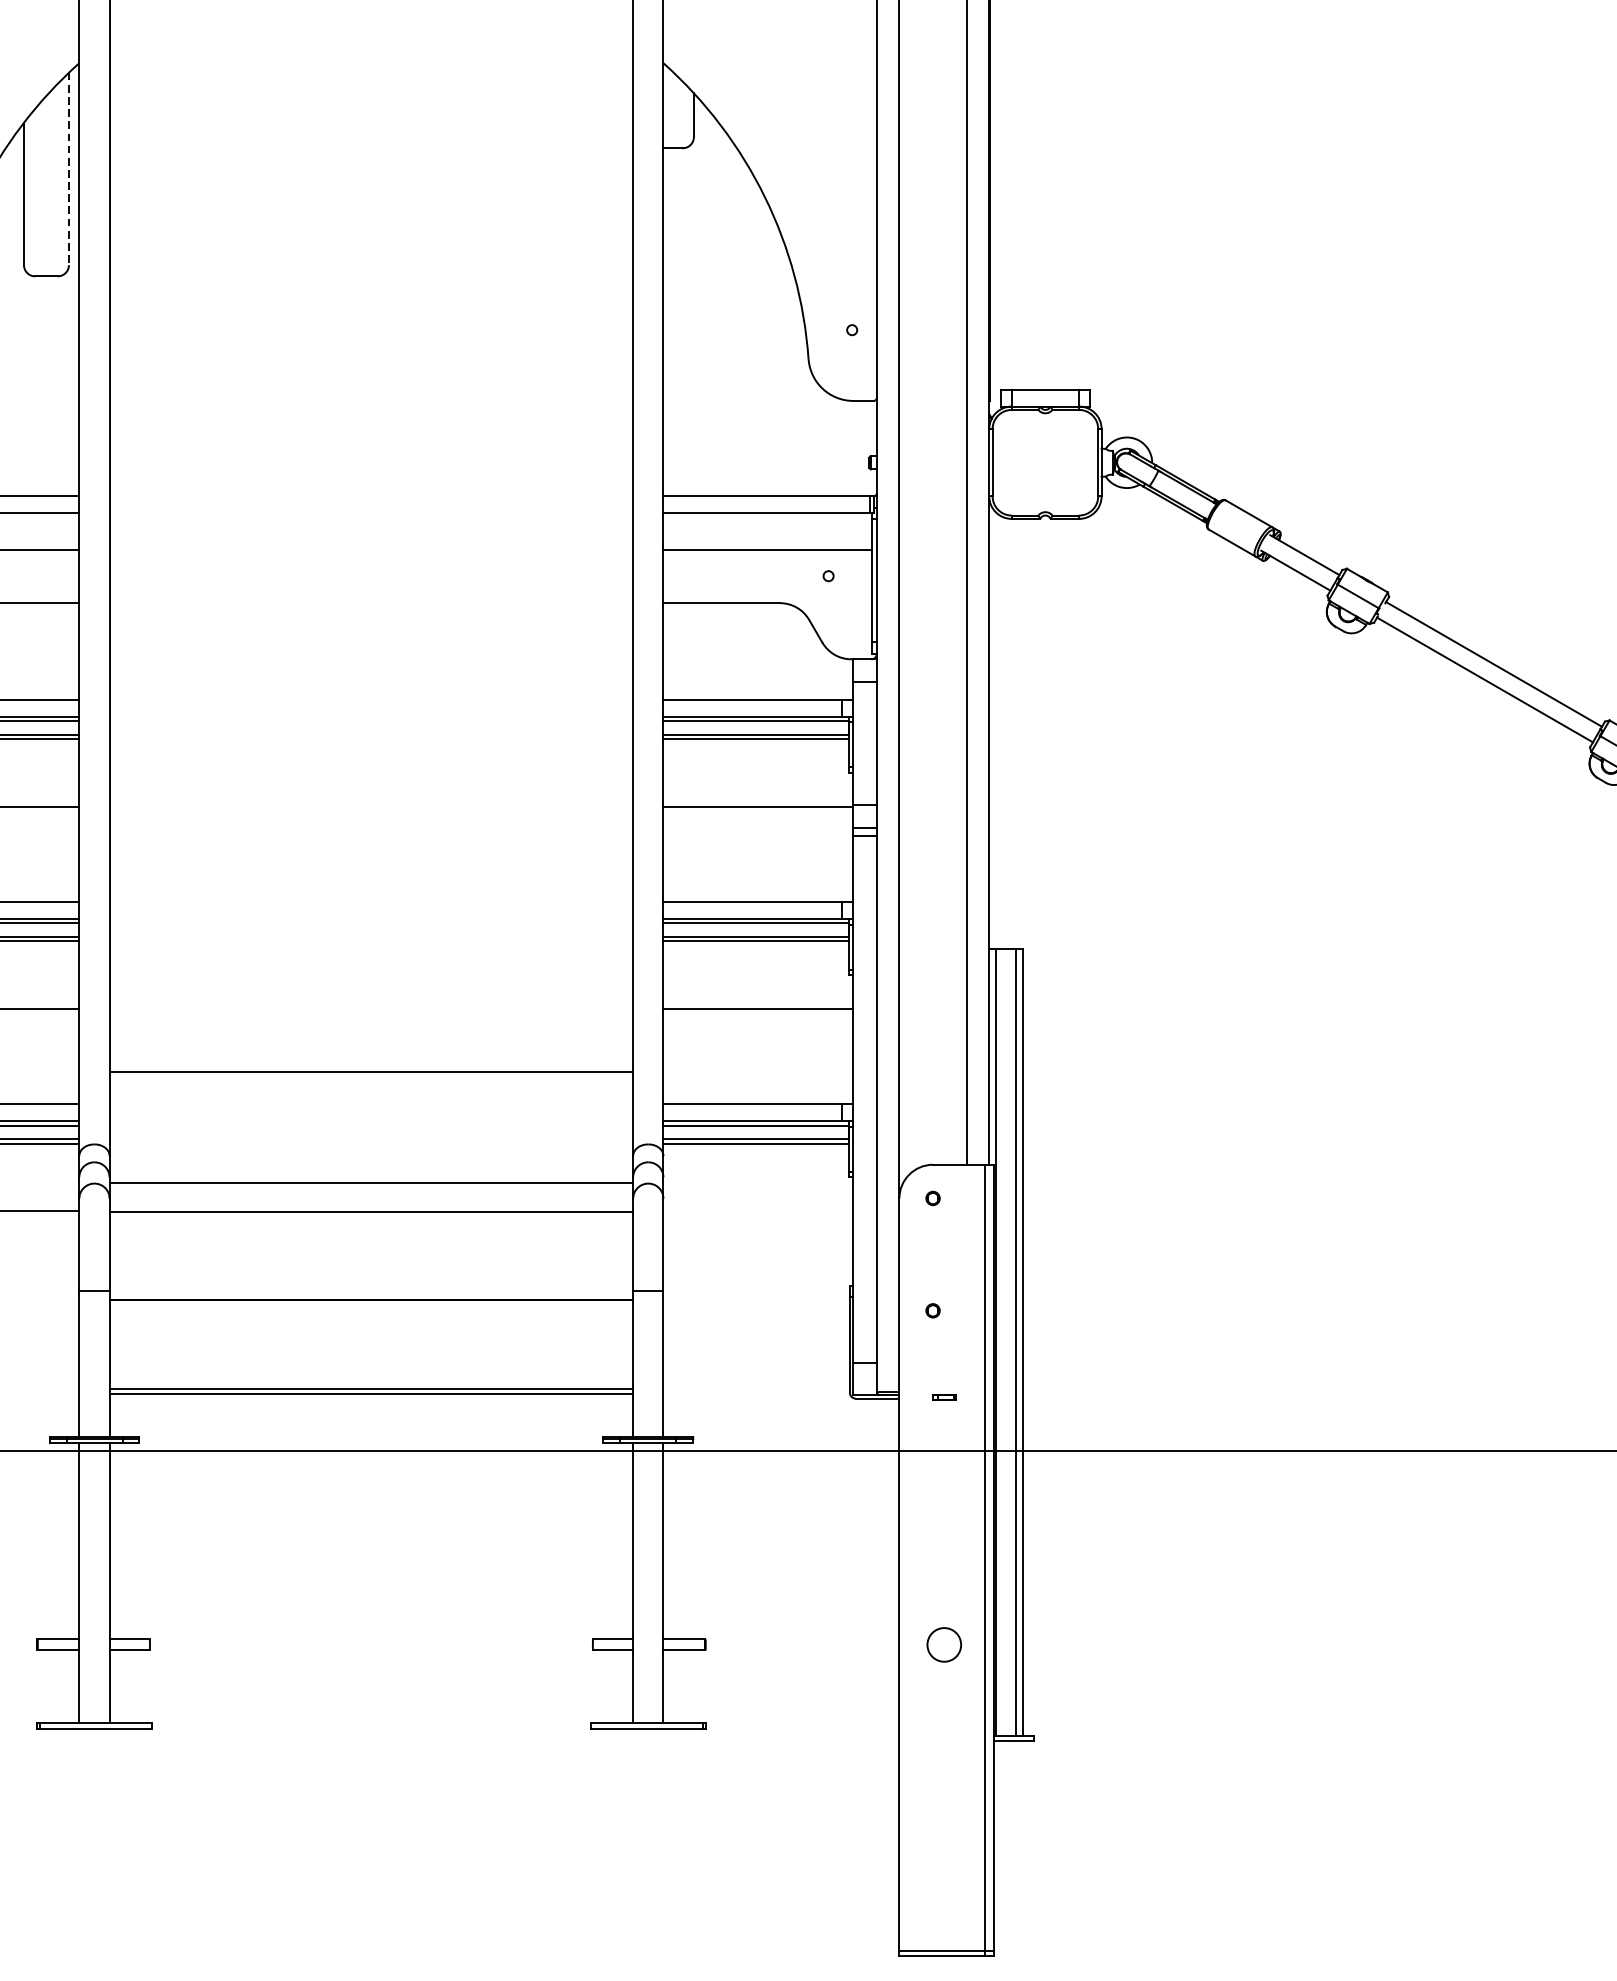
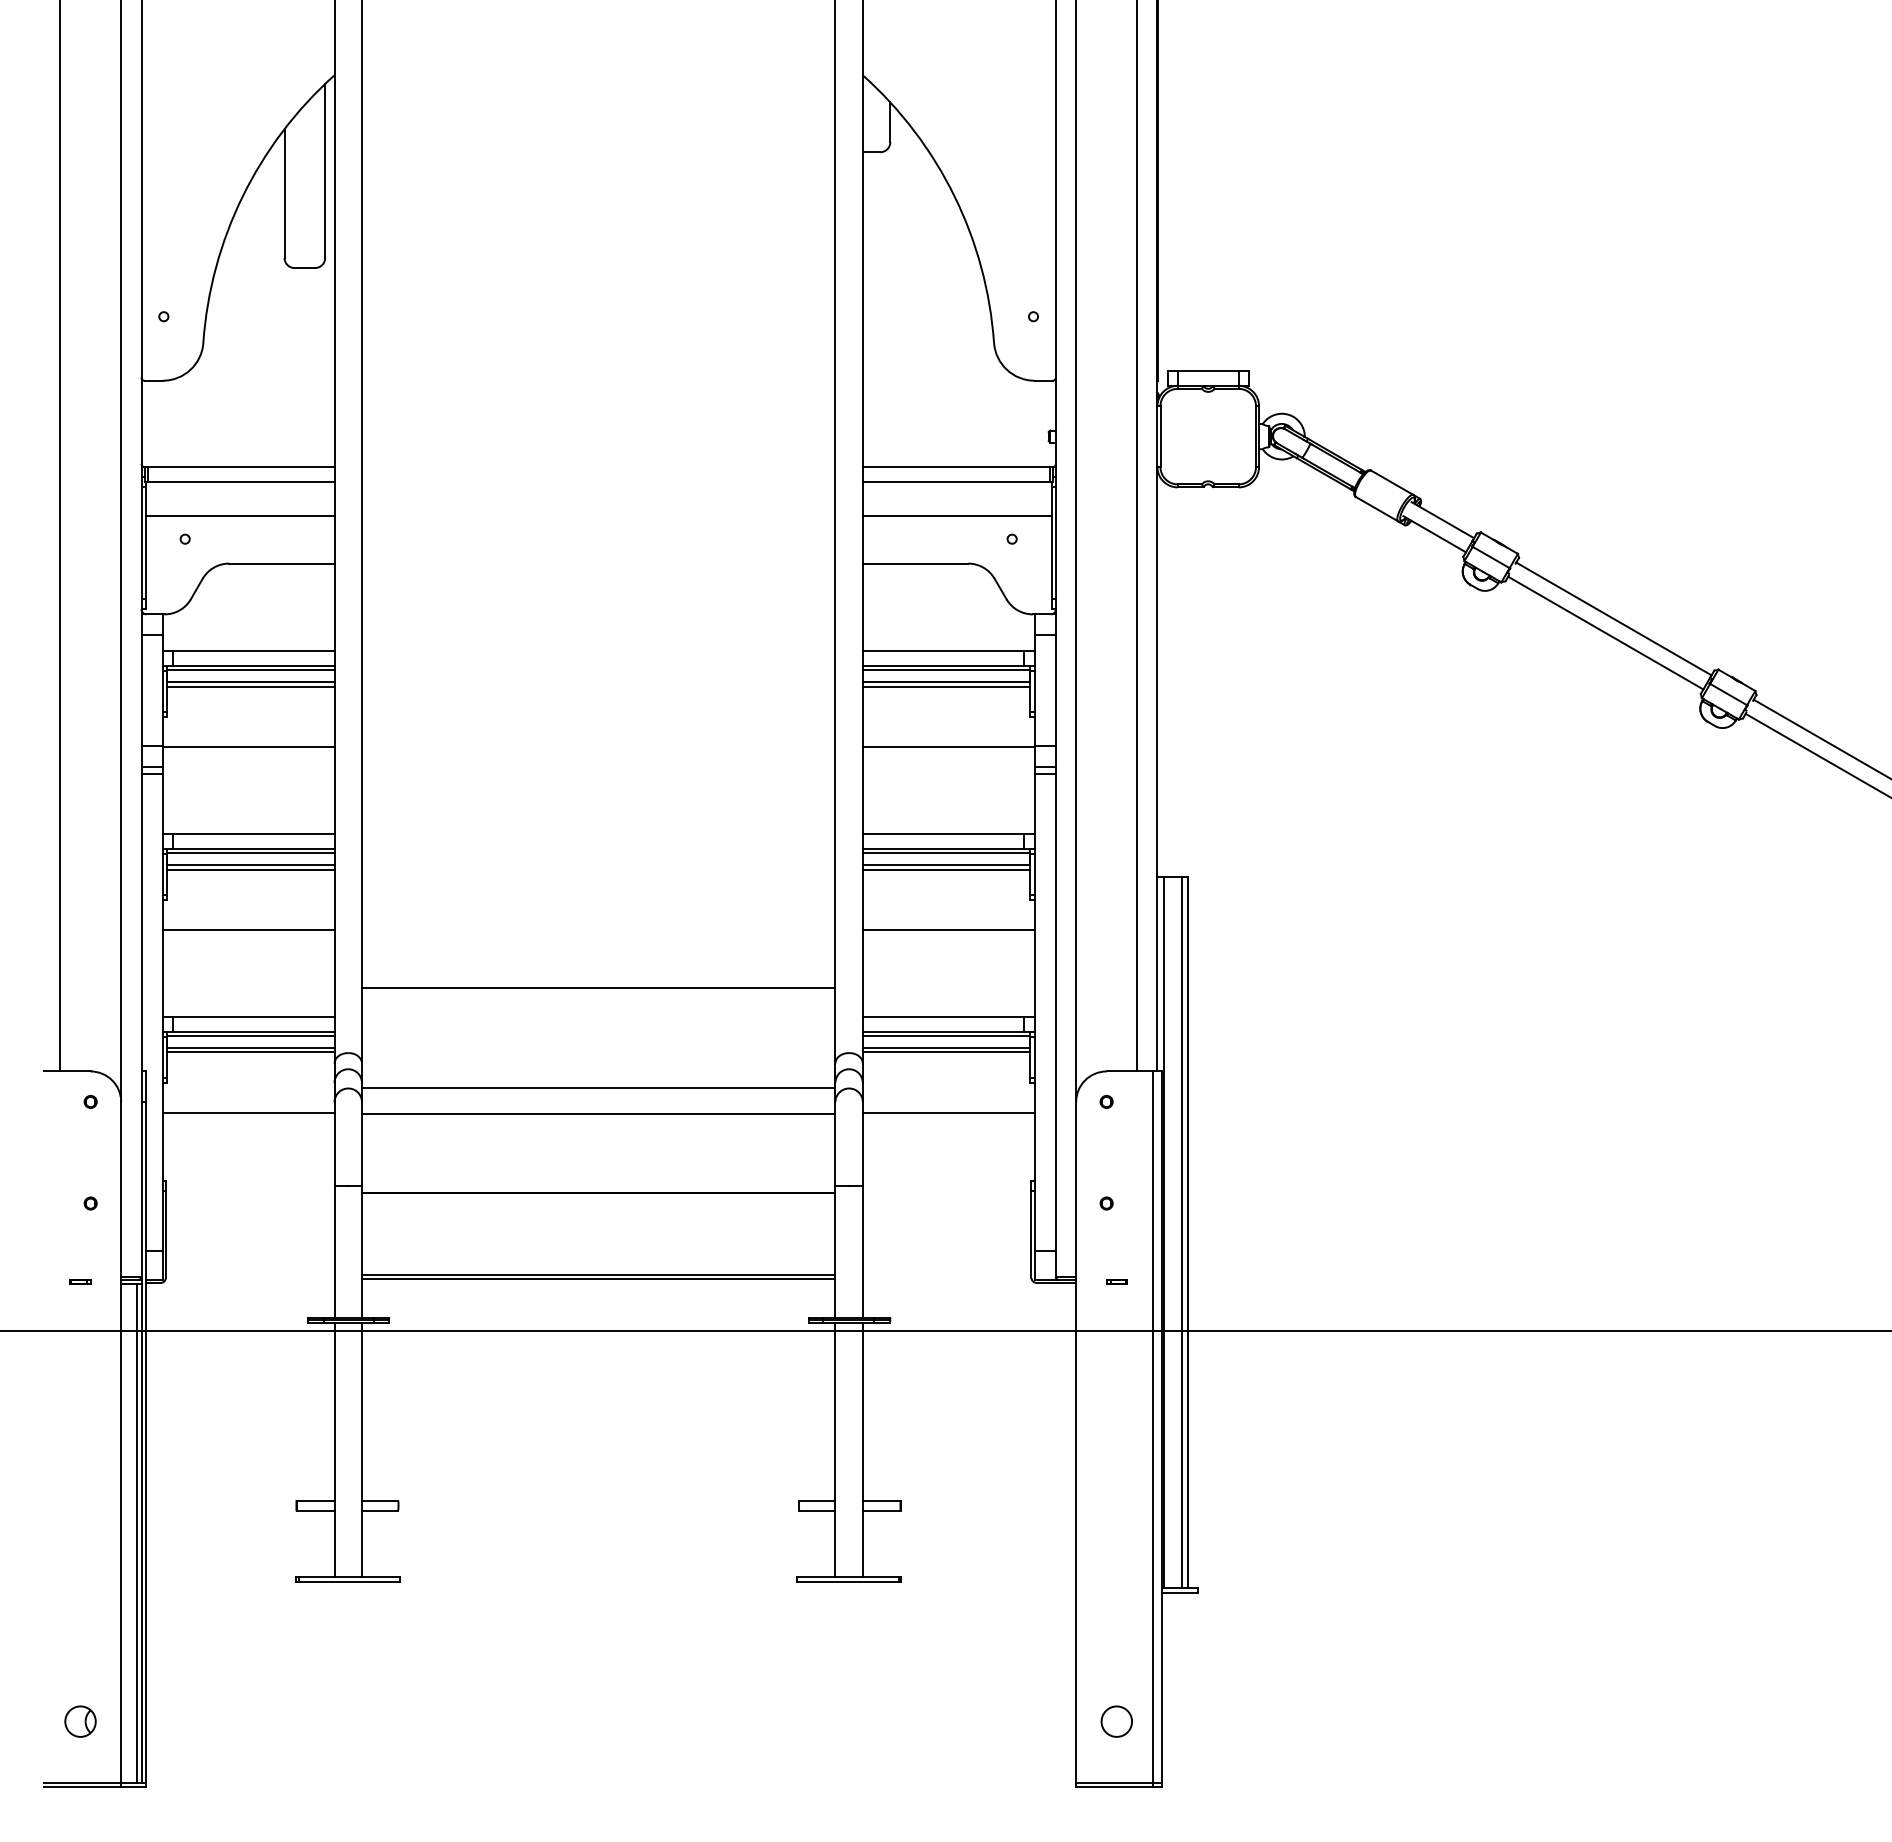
line: (69, 169) -> (325, 171), dashed -> solid
line: (758, 1211) -> (948, 1113), added
circle: (943, 1644) -> (1116, 1721), moved

